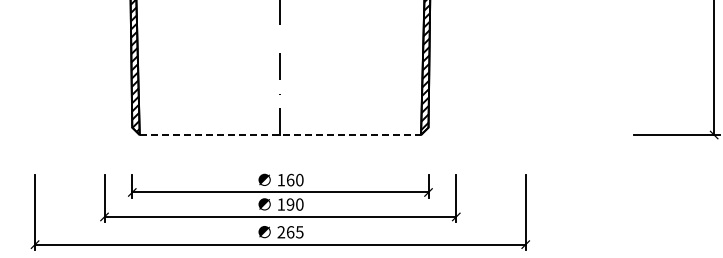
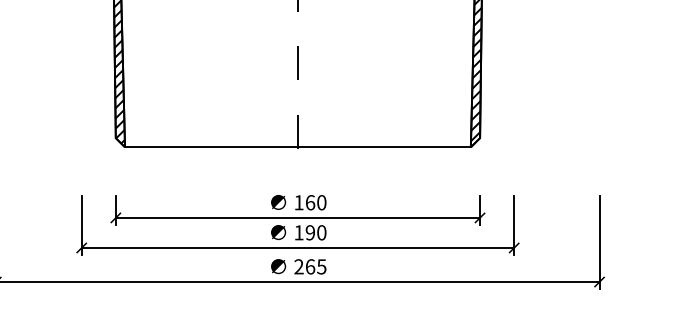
line: (280, 135) -> (298, 147), dashed -> solid

